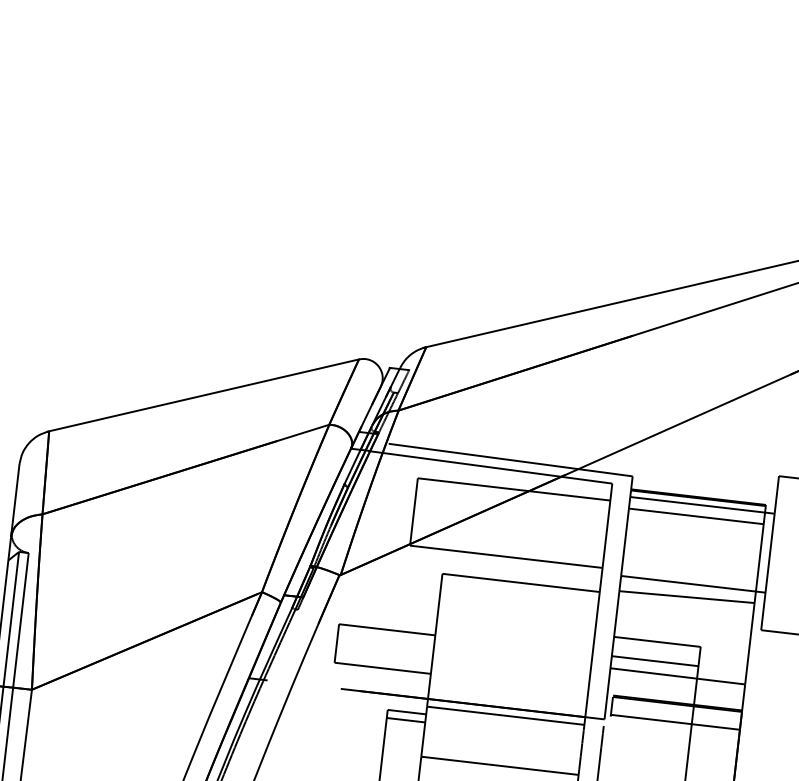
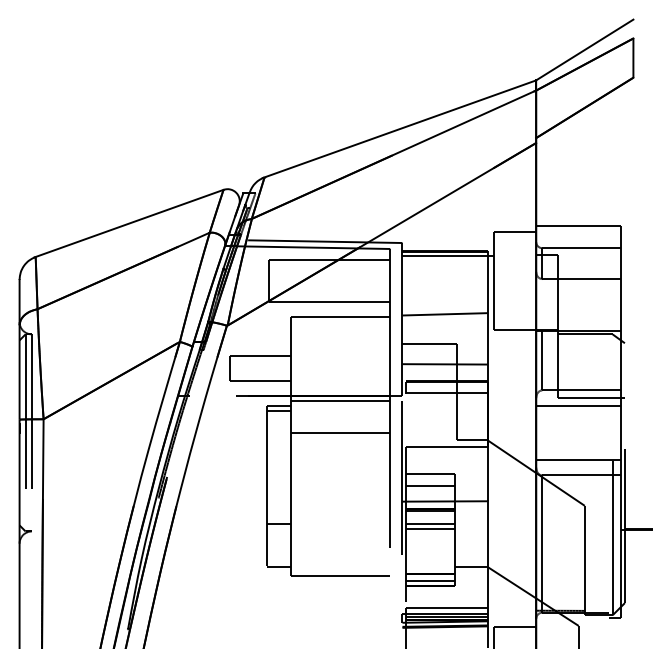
line: (695, 516) -> (444, 263), removed
line: (692, 583) -> (447, 305), removed
line: (654, 661) -> (429, 356), removed

